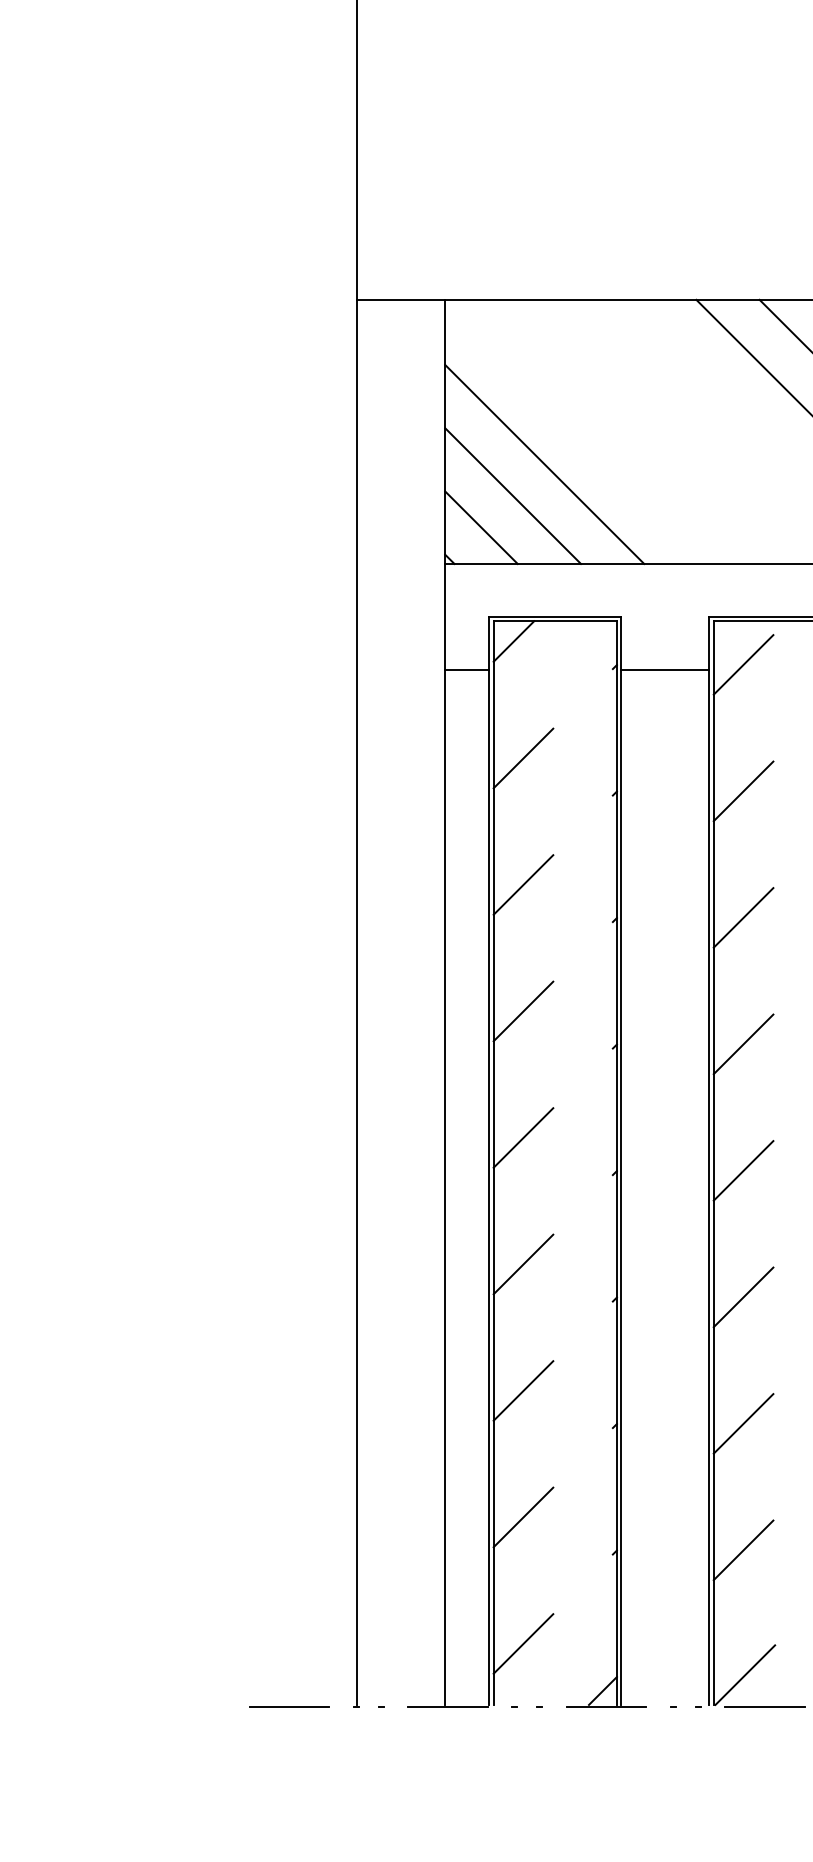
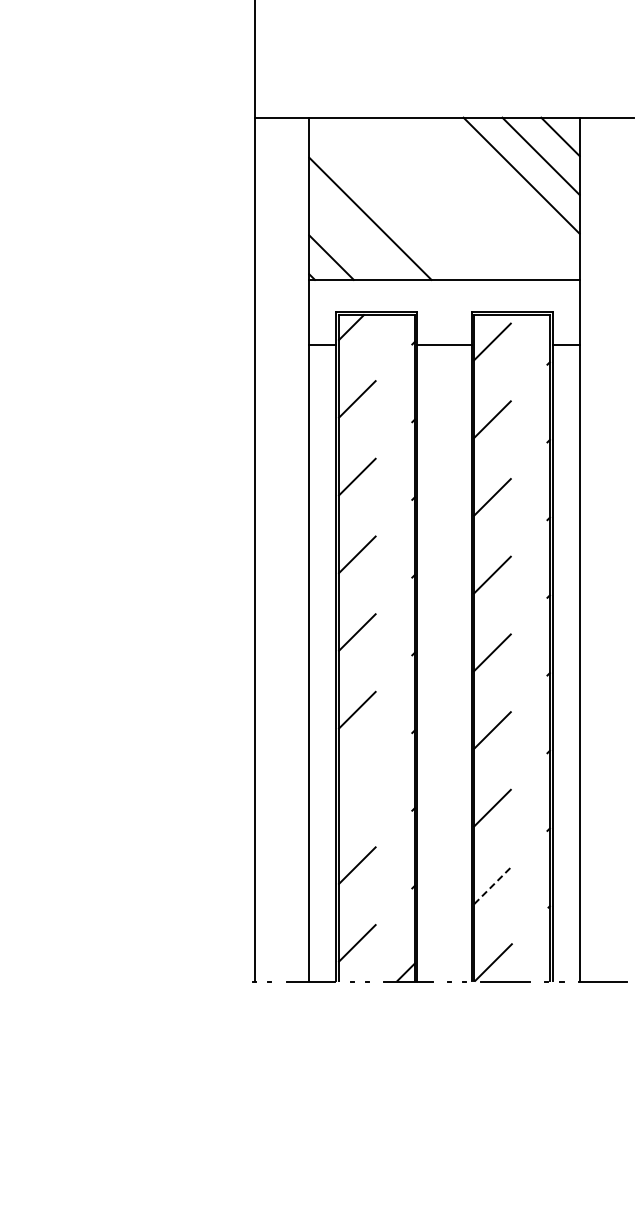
line: (512, 494) -> (350, 237), removed
line: (523, 1390) -> (357, 787), removed
line: (743, 1549) -> (492, 885), solid -> dashed
line: (289, 1706) -> (213, 981), removed

